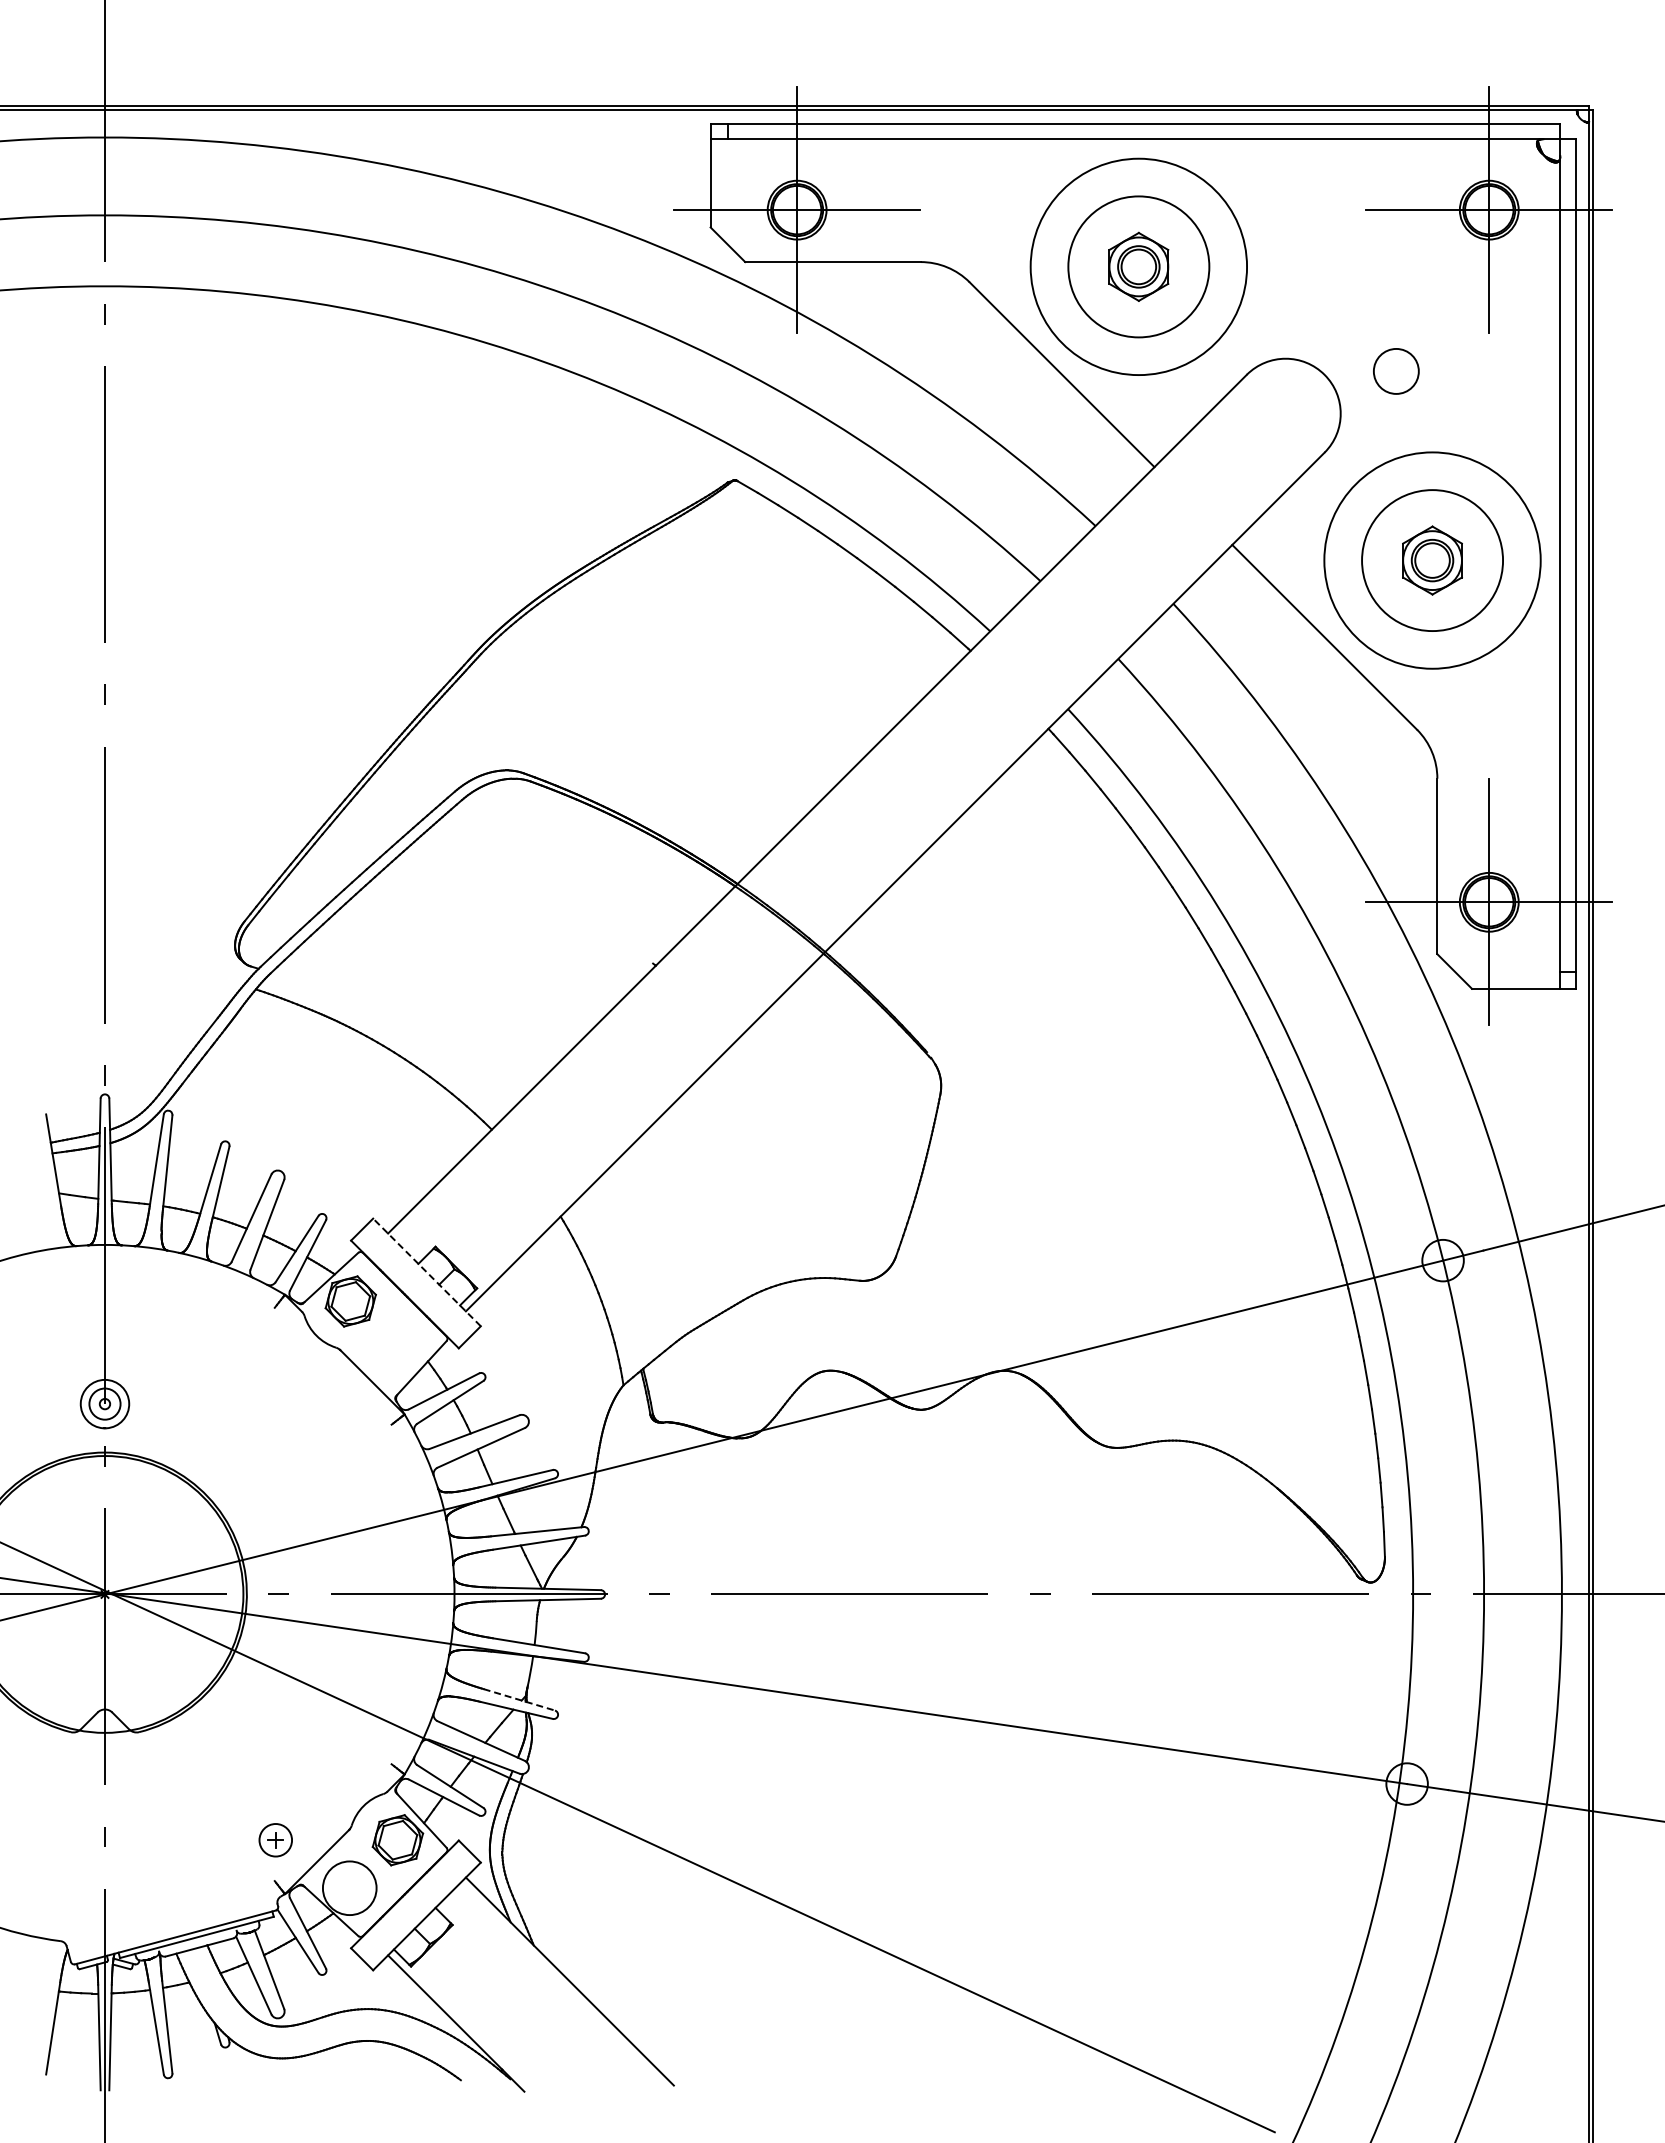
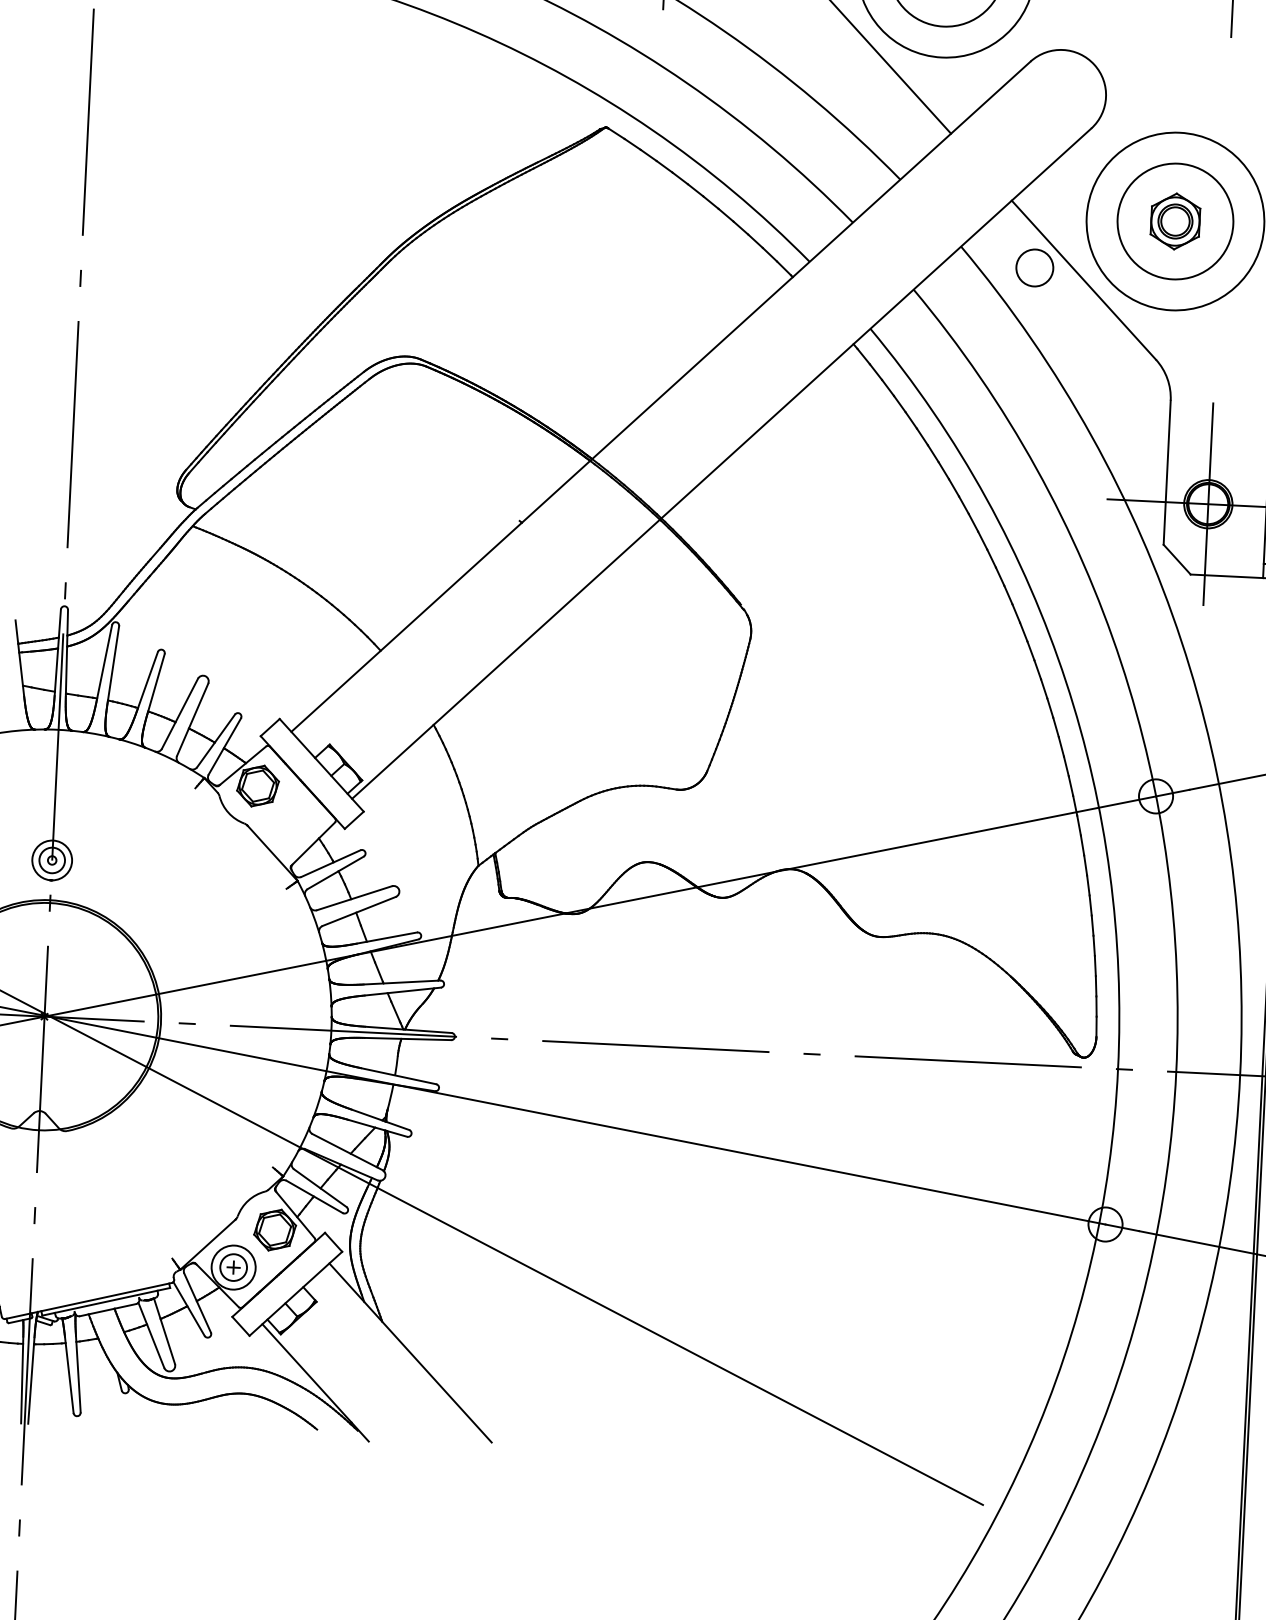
circle: (1396, 371) -> (1034, 268), moved
line: (426, 1272) -> (321, 765), dashed -> solid
line: (519, 1699) -> (380, 1119), dashed -> solid
part: (275, 1840) -> (233, 1267), moved

